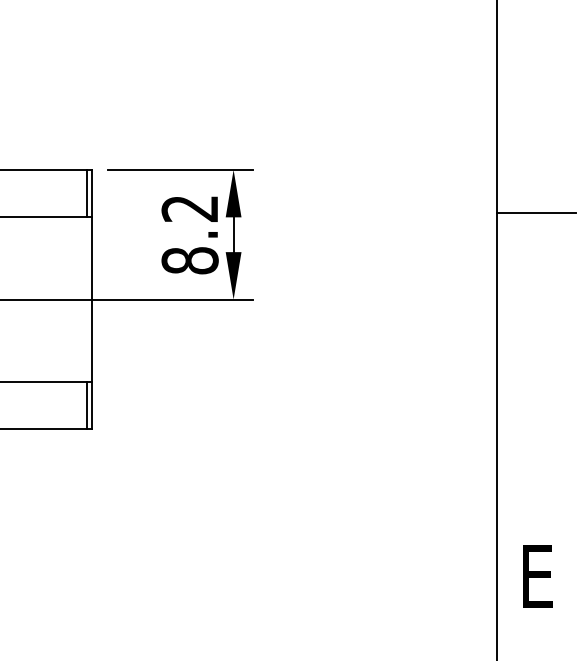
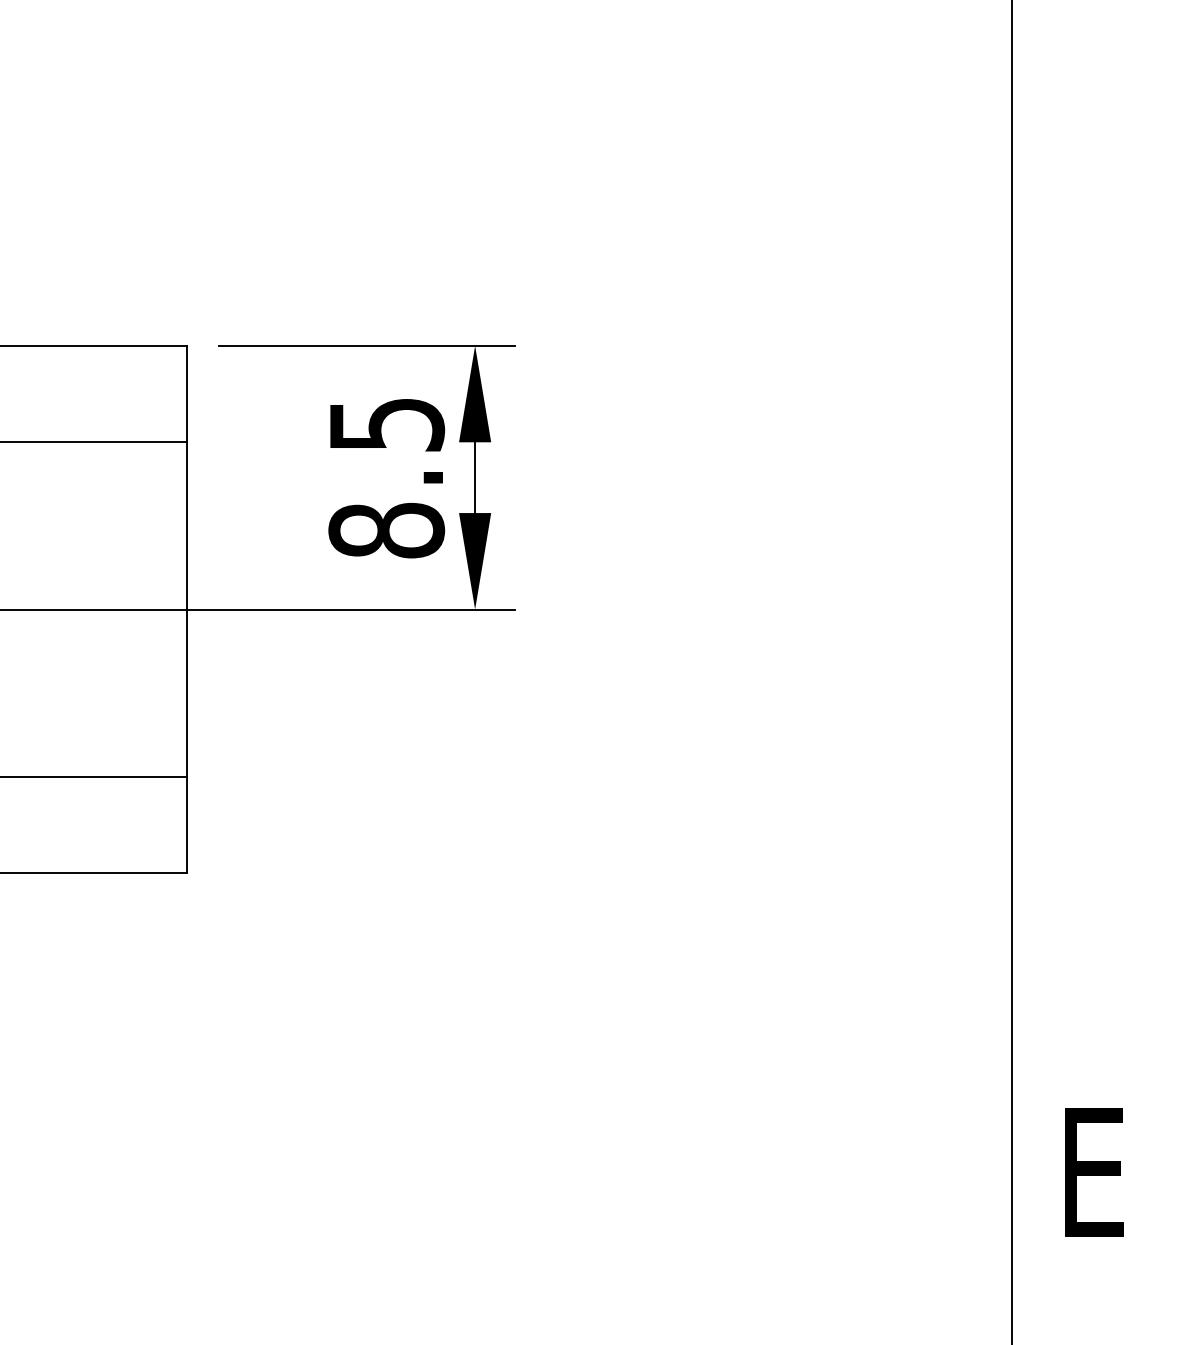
line: (87, 193) -> (177, 393), removed
text: (189, 208) -> (385, 424), 8.2 -> 8.5
line: (536, 212) -> (1091, 432), removed
line: (87, 405) -> (177, 825), removed

